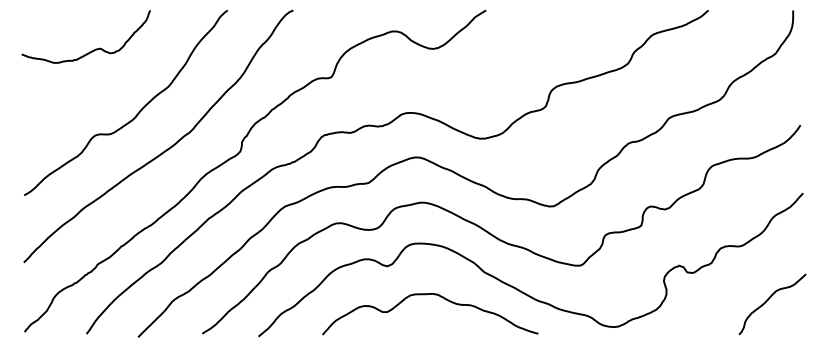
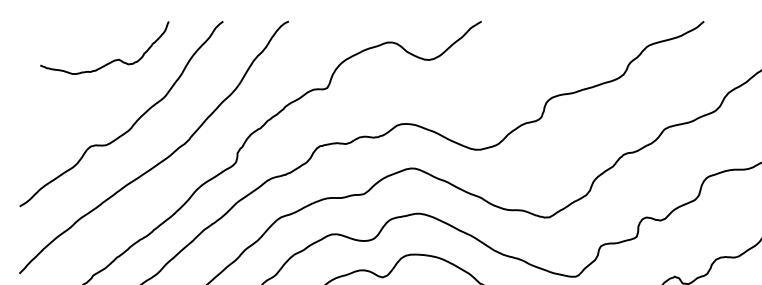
curve: (91, 50) -> (110, 61), moved

